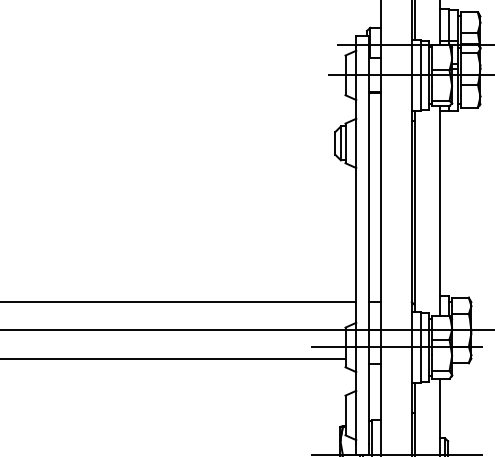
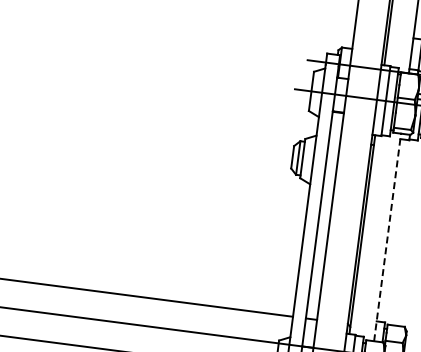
line: (440, 211) -> (387, 238), solid -> dashed

